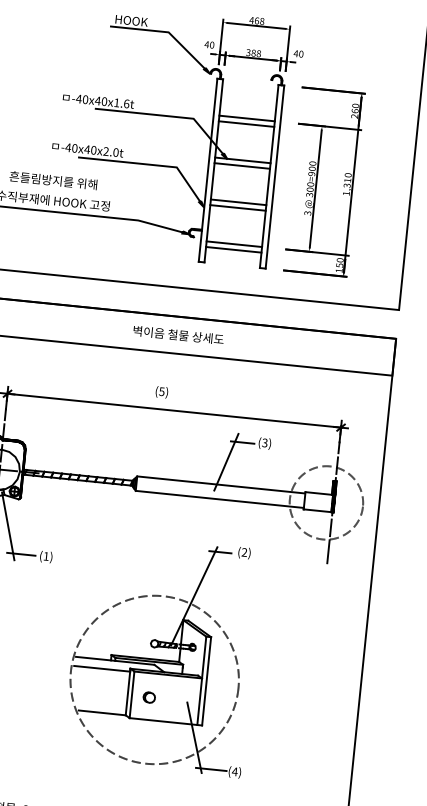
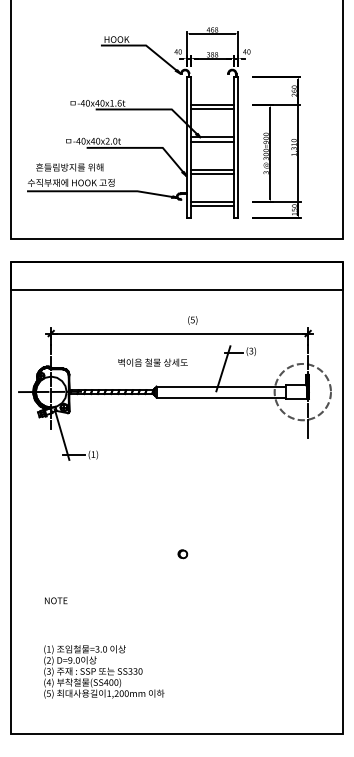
text: (177, 334) -> (152, 362), moved
text: (161, 392) -> (192, 320), moved
part: (162, 654) -> (189, 520), removed

